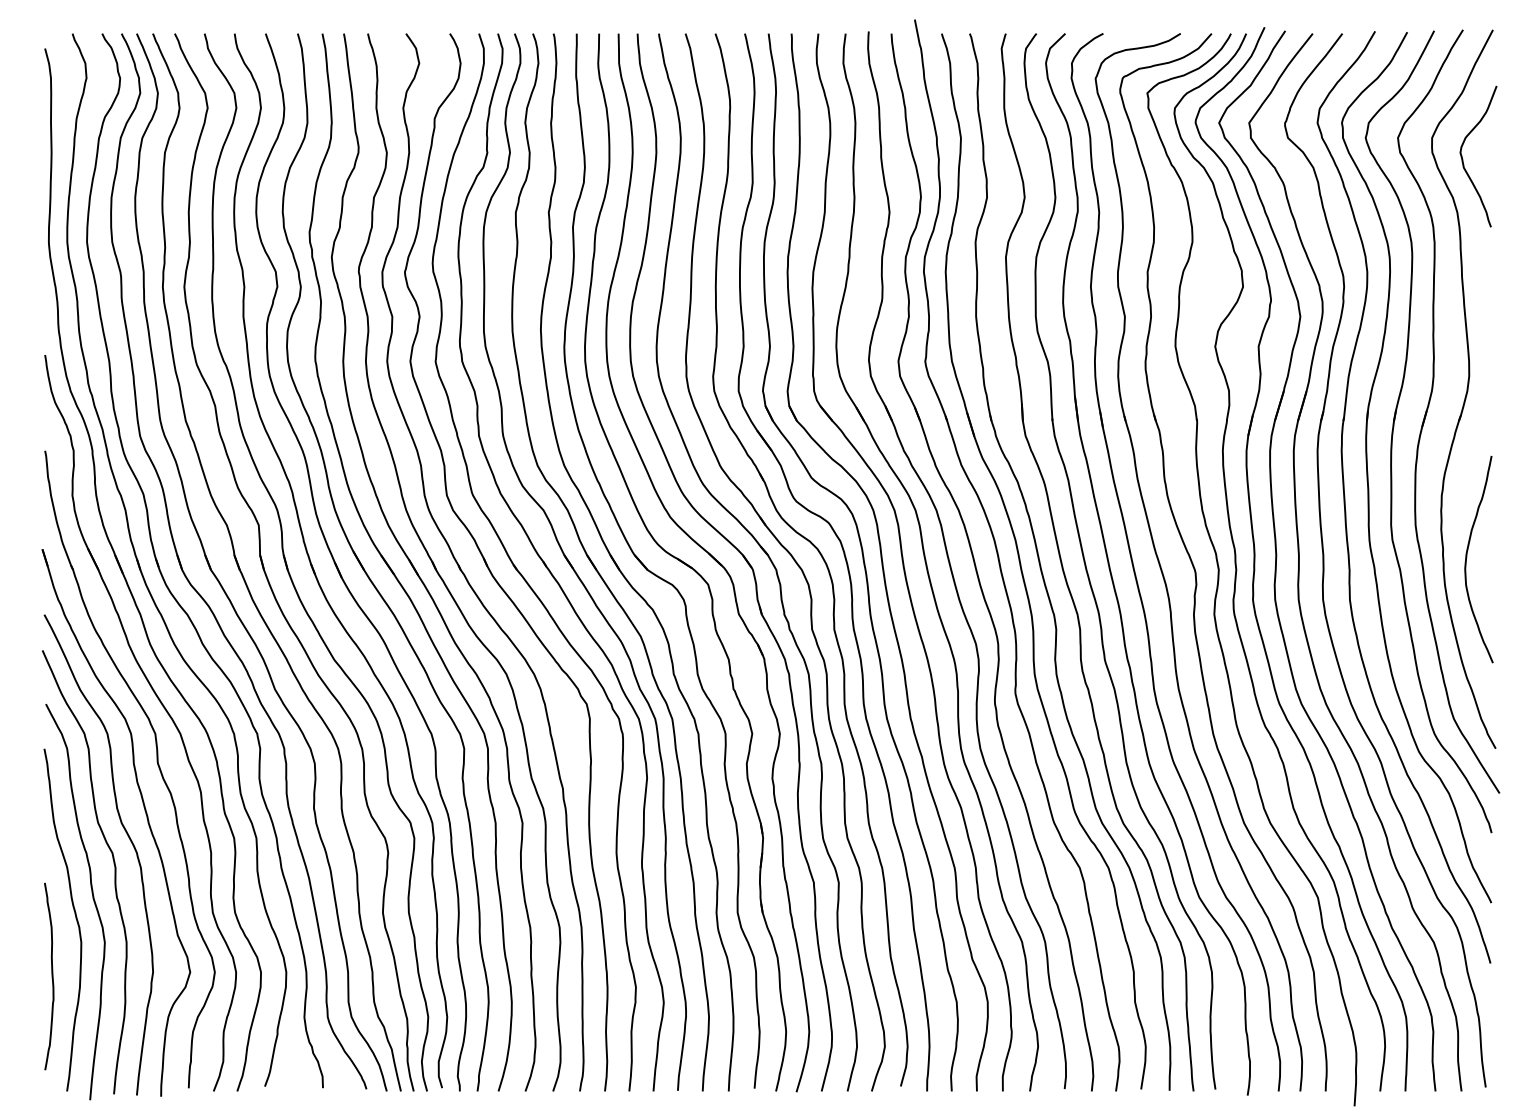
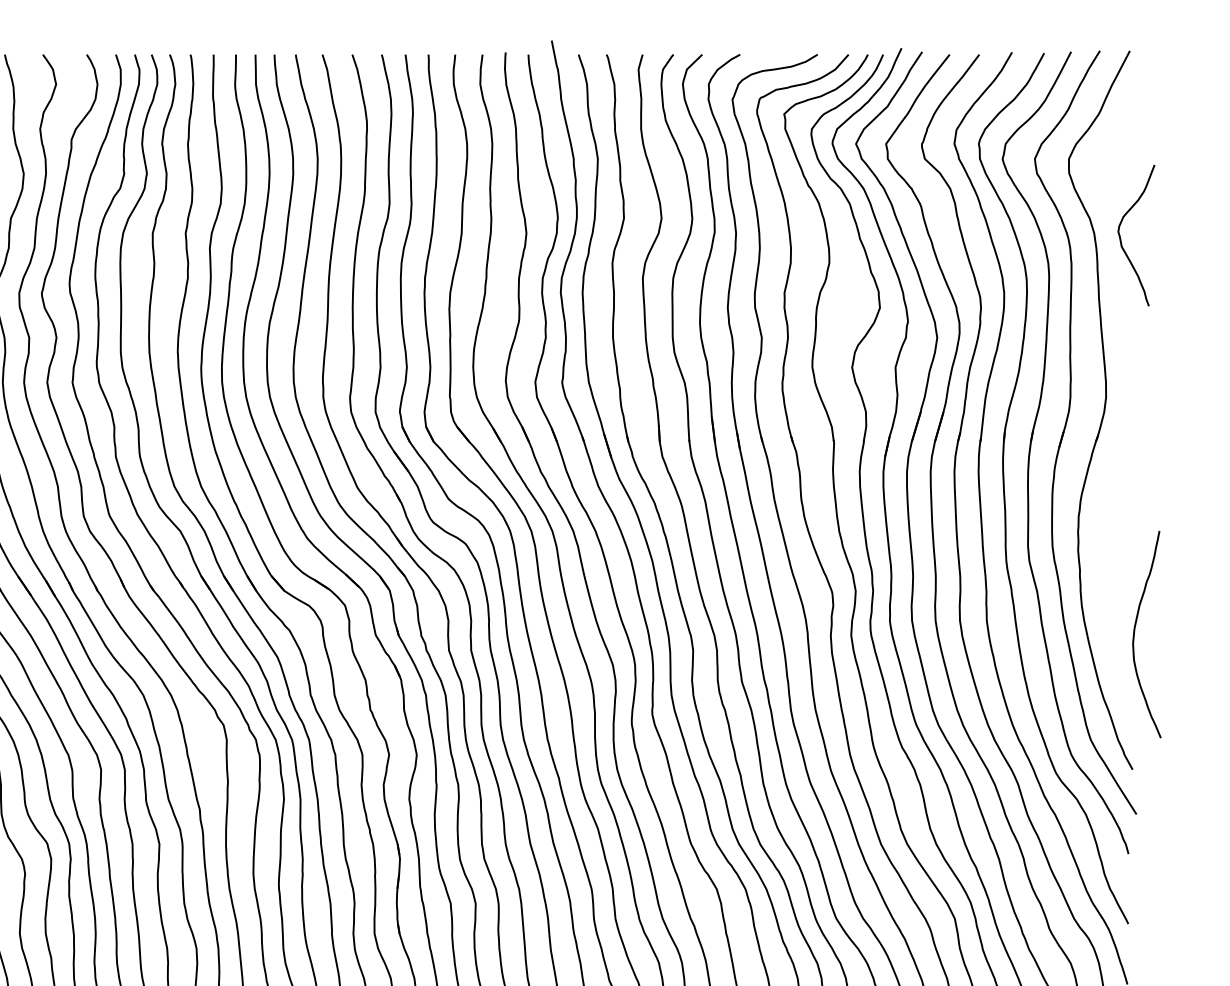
curve: (1463, 159) -> (1121, 238), moved
curve: (1467, 557) -> (1135, 632), moved

